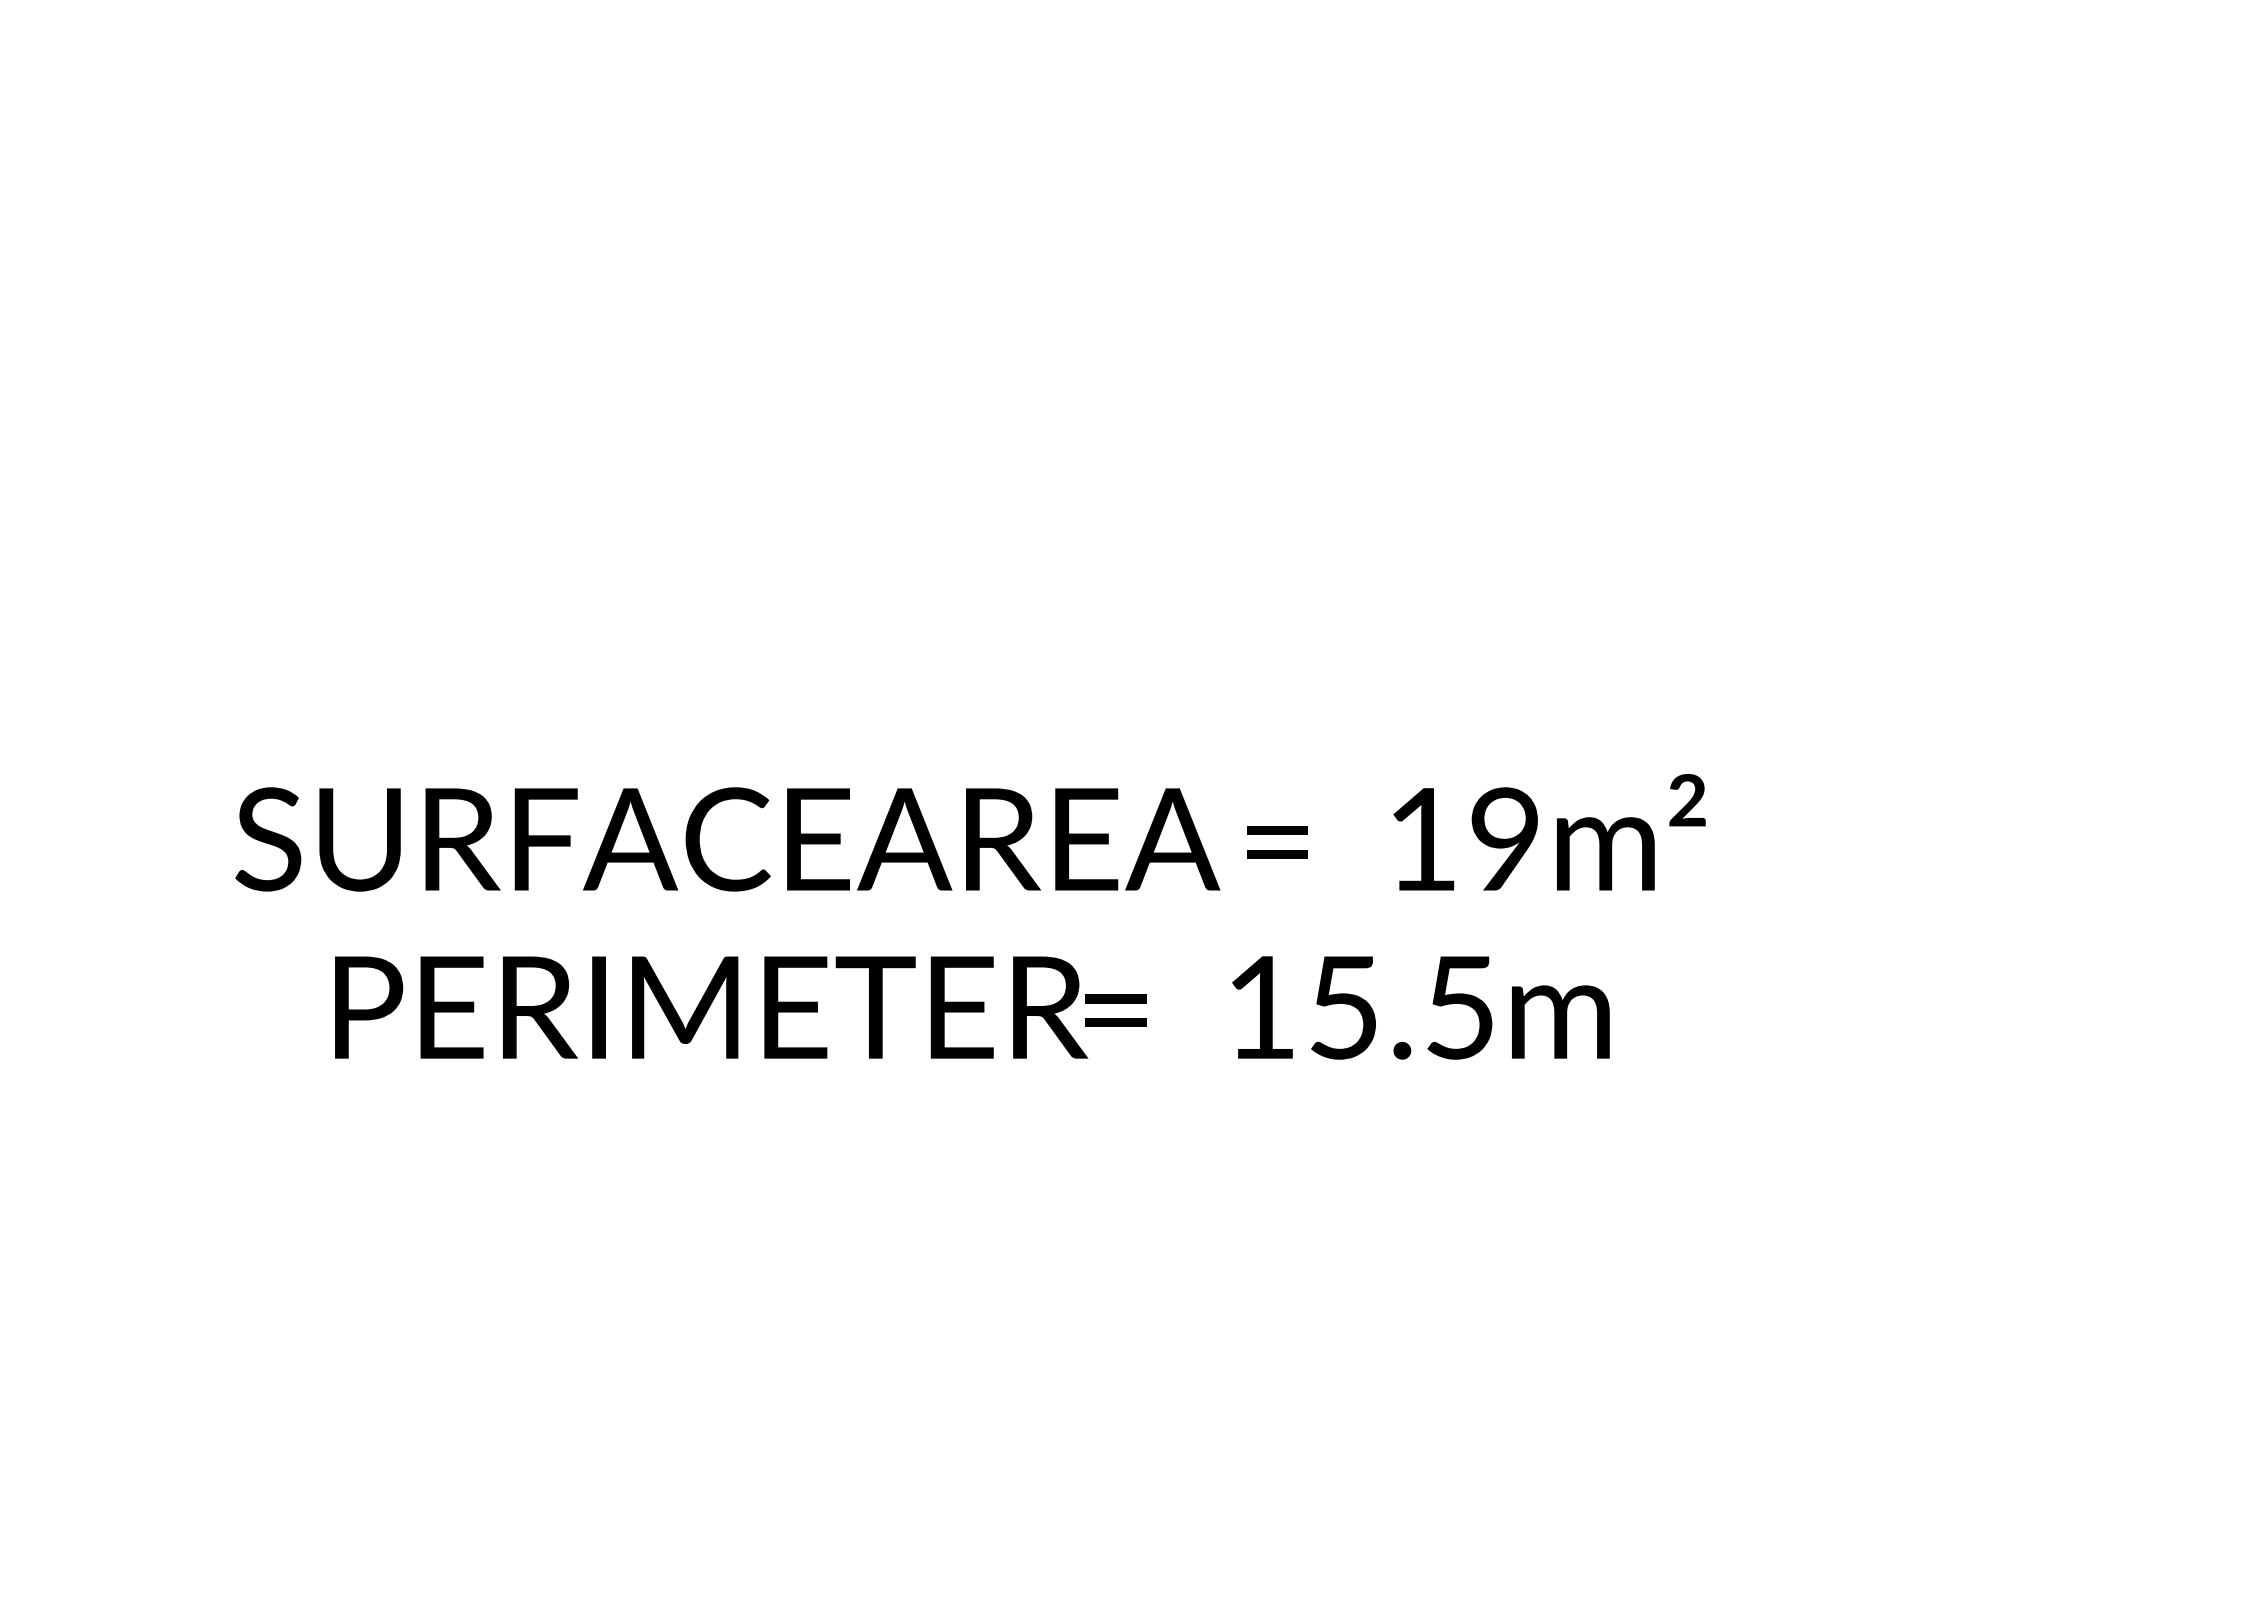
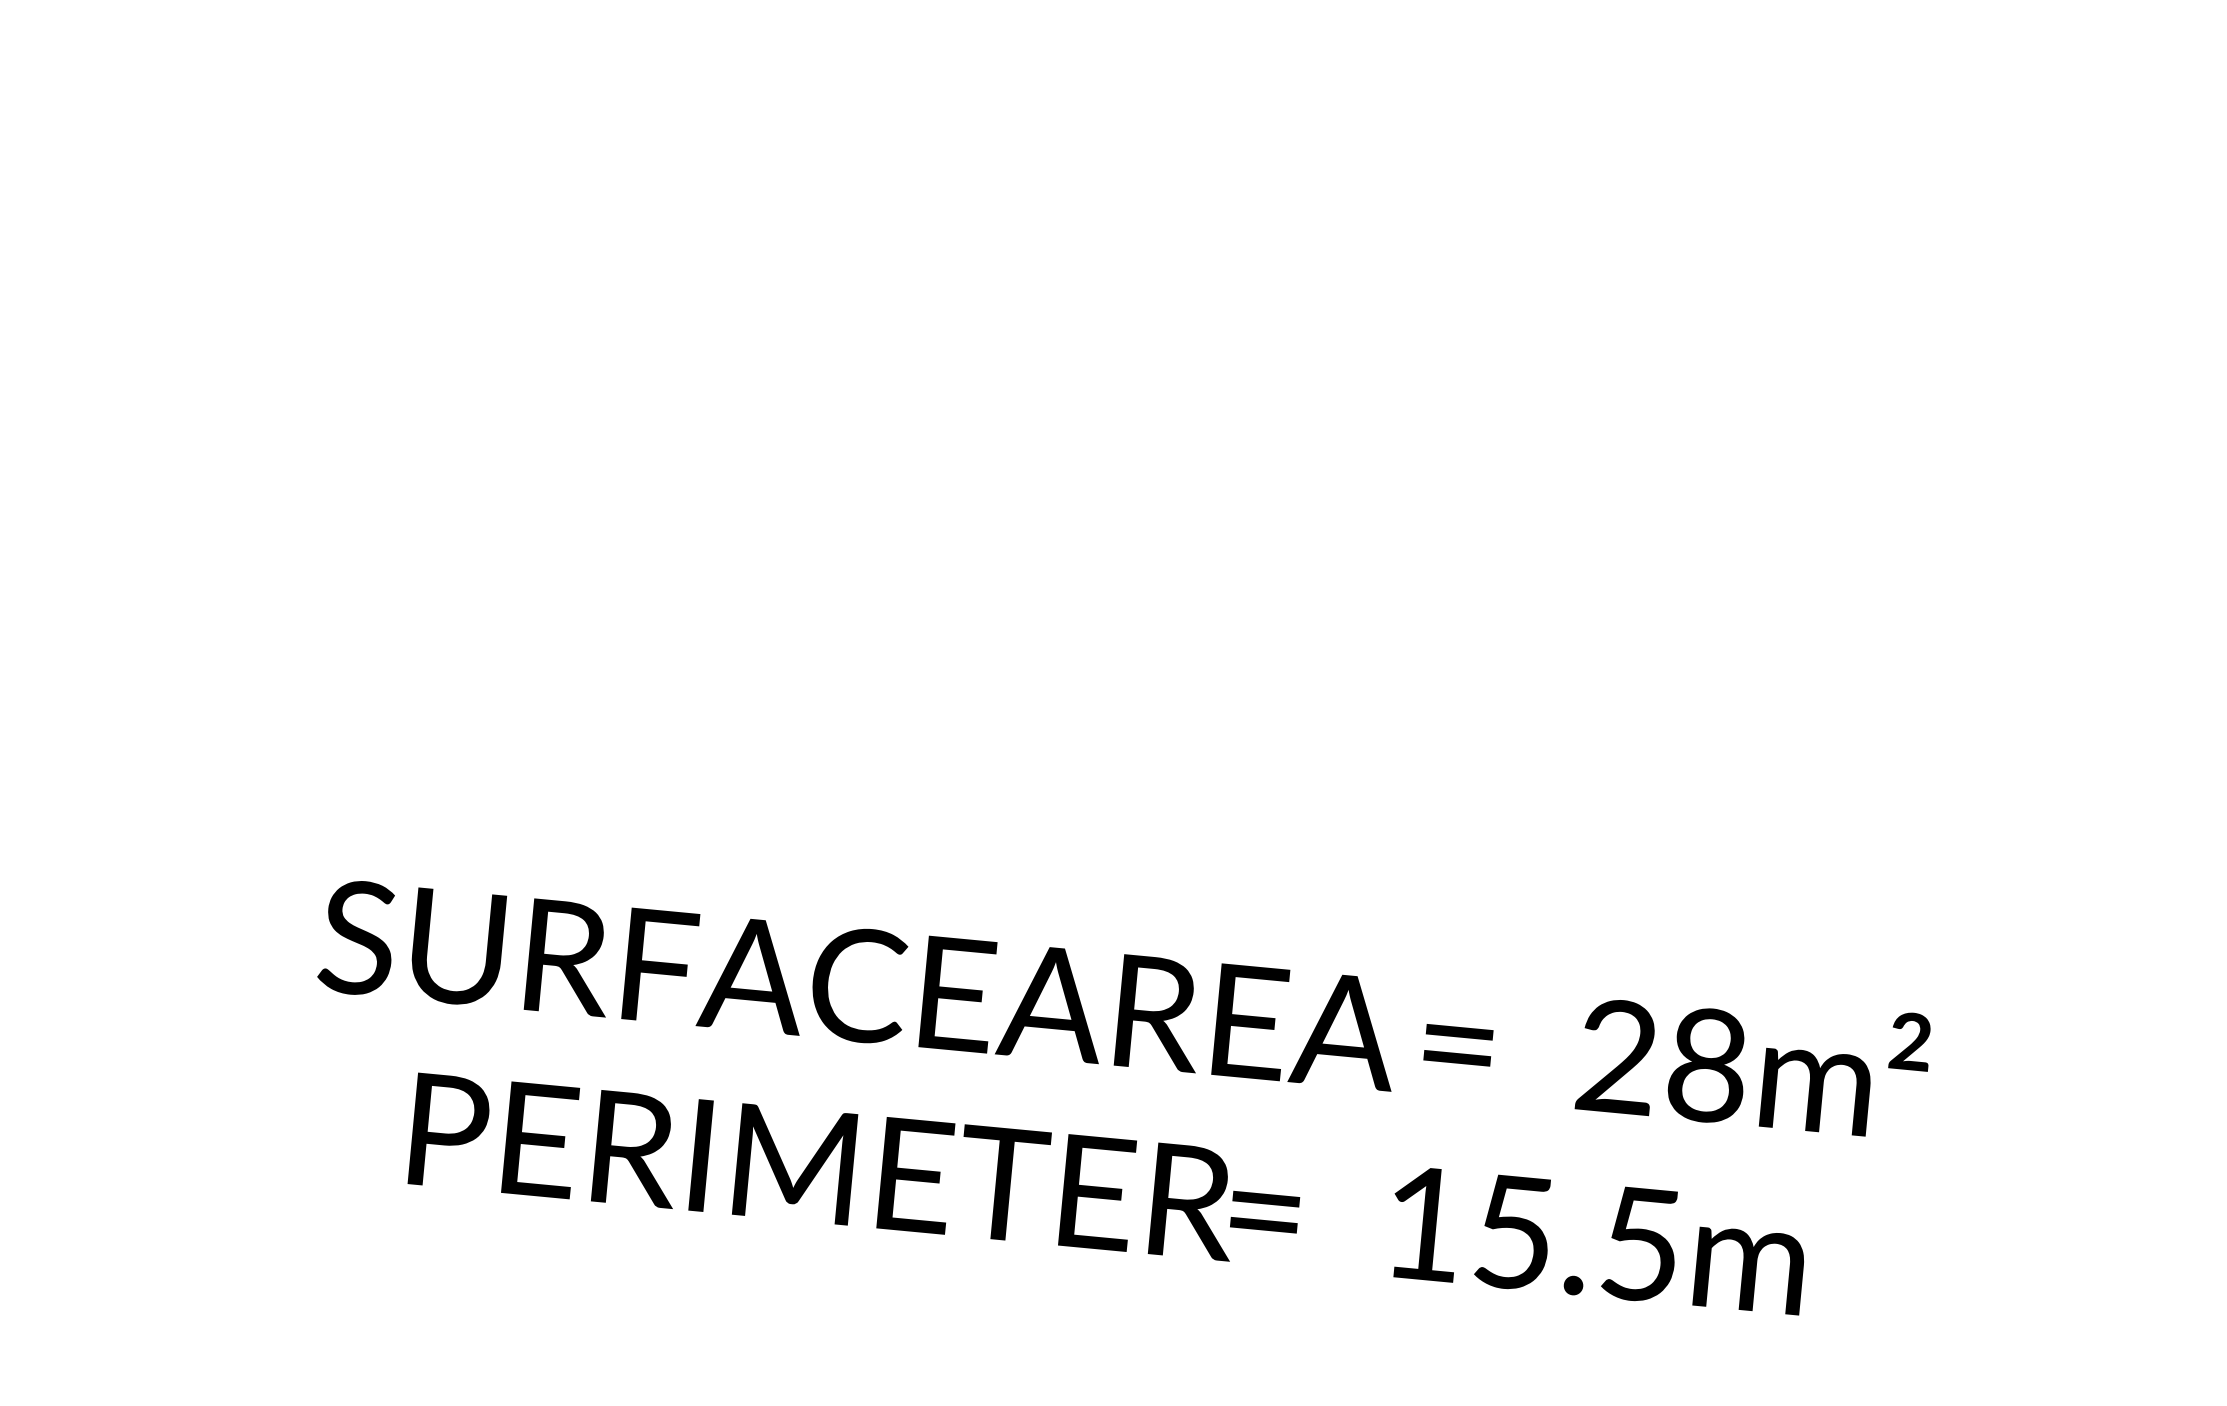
text: (1463, 839) -> (1662, 1061), 19m² -> 28m²

